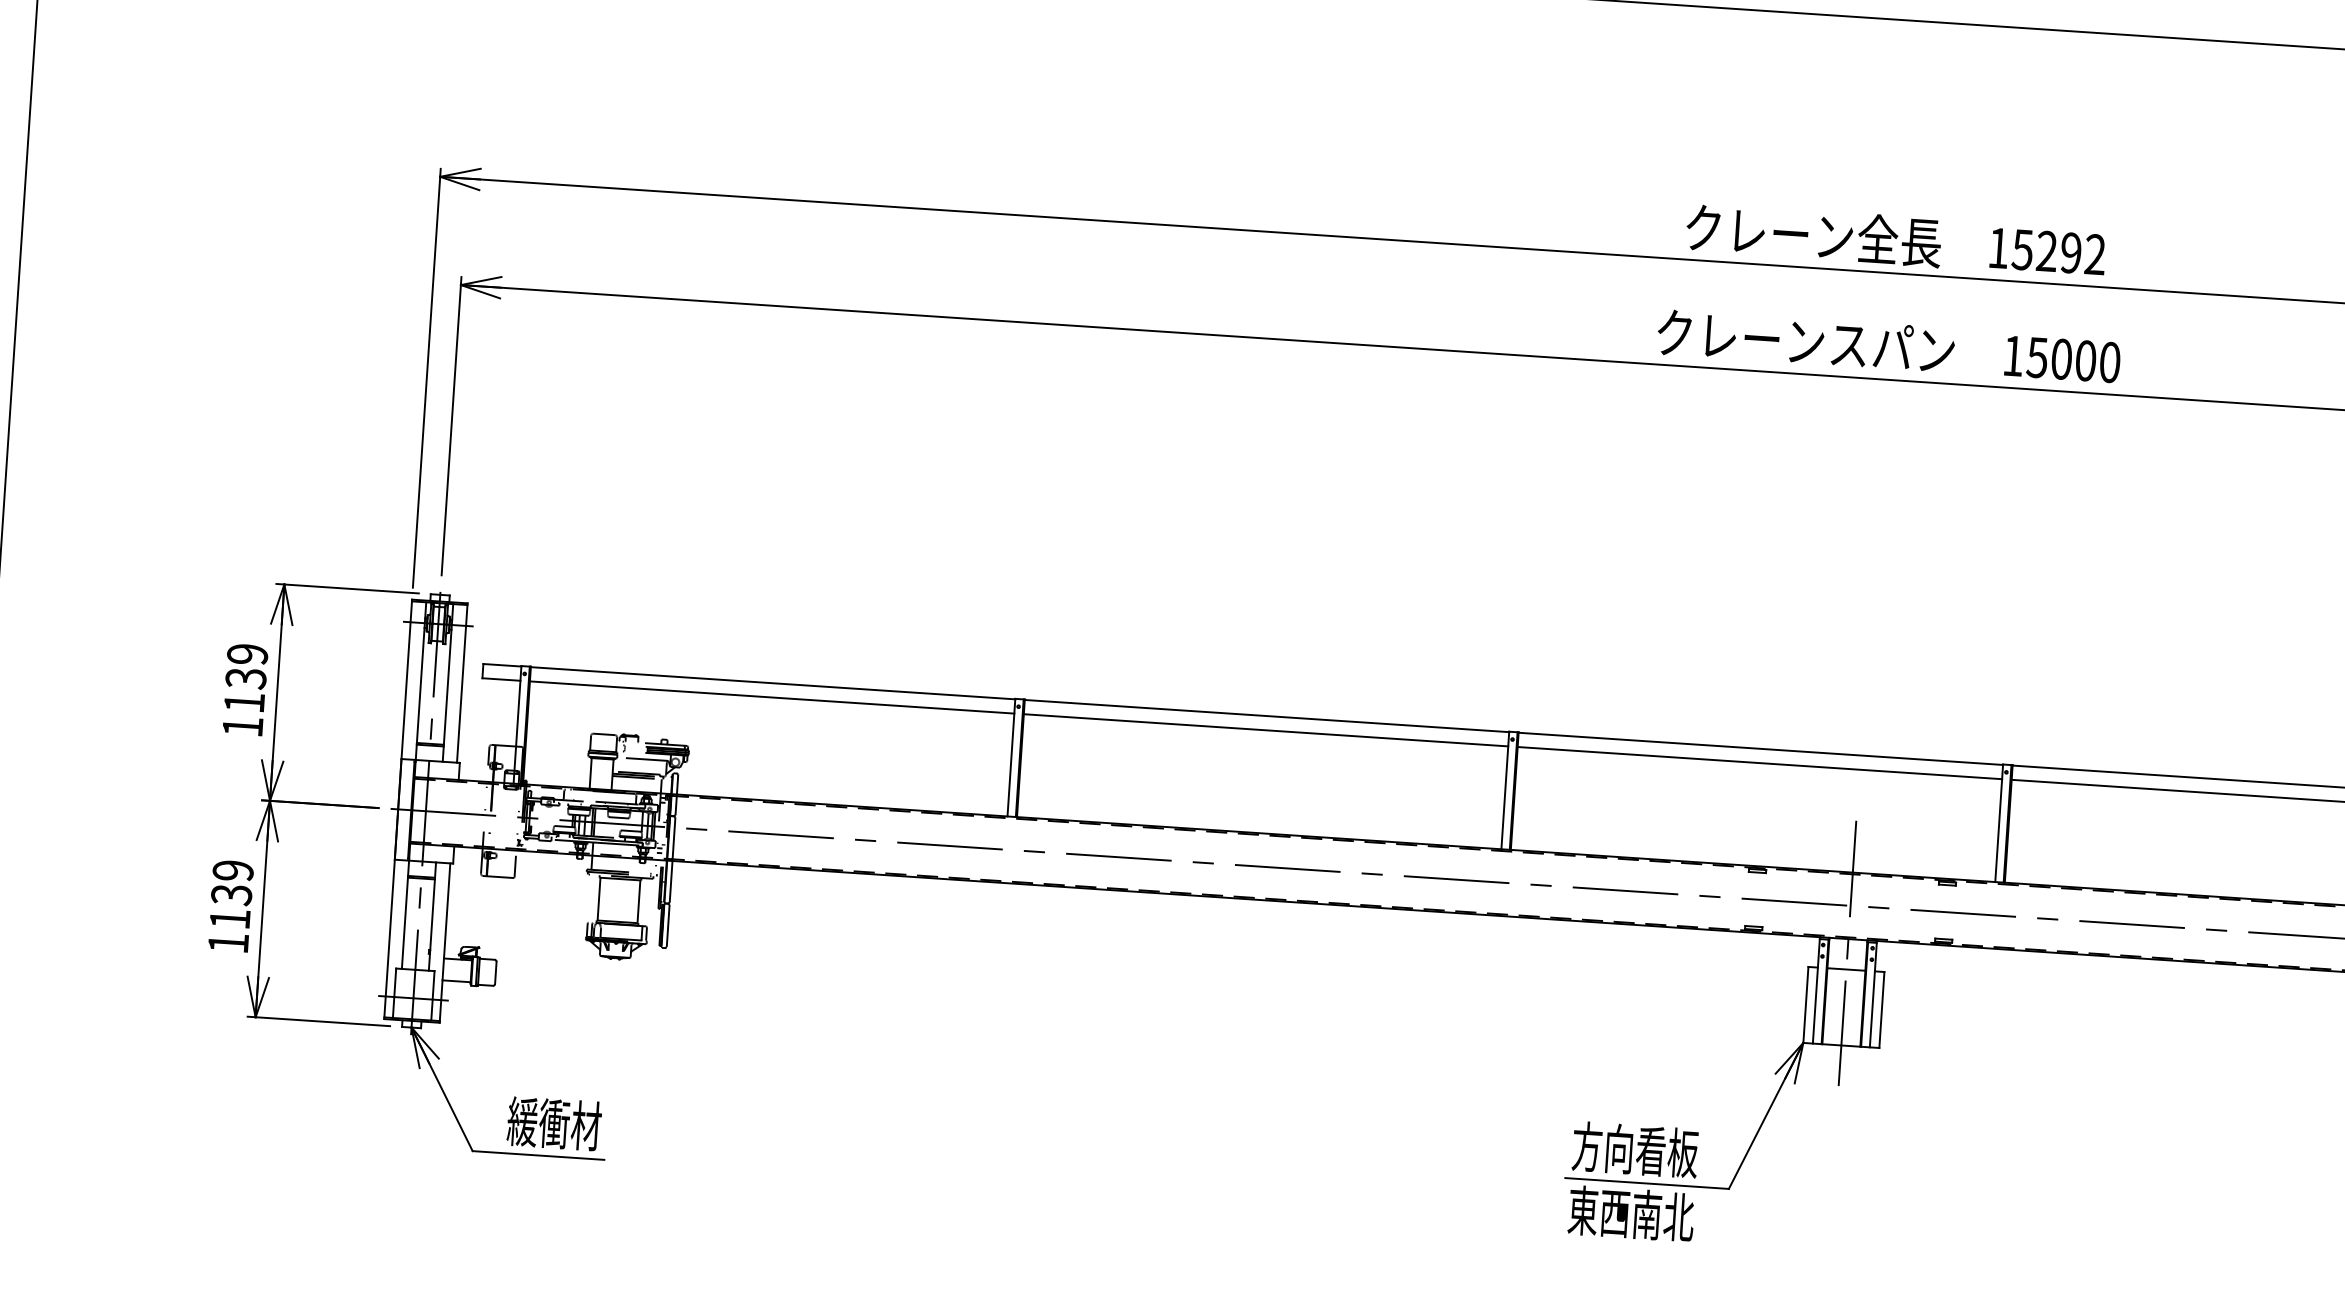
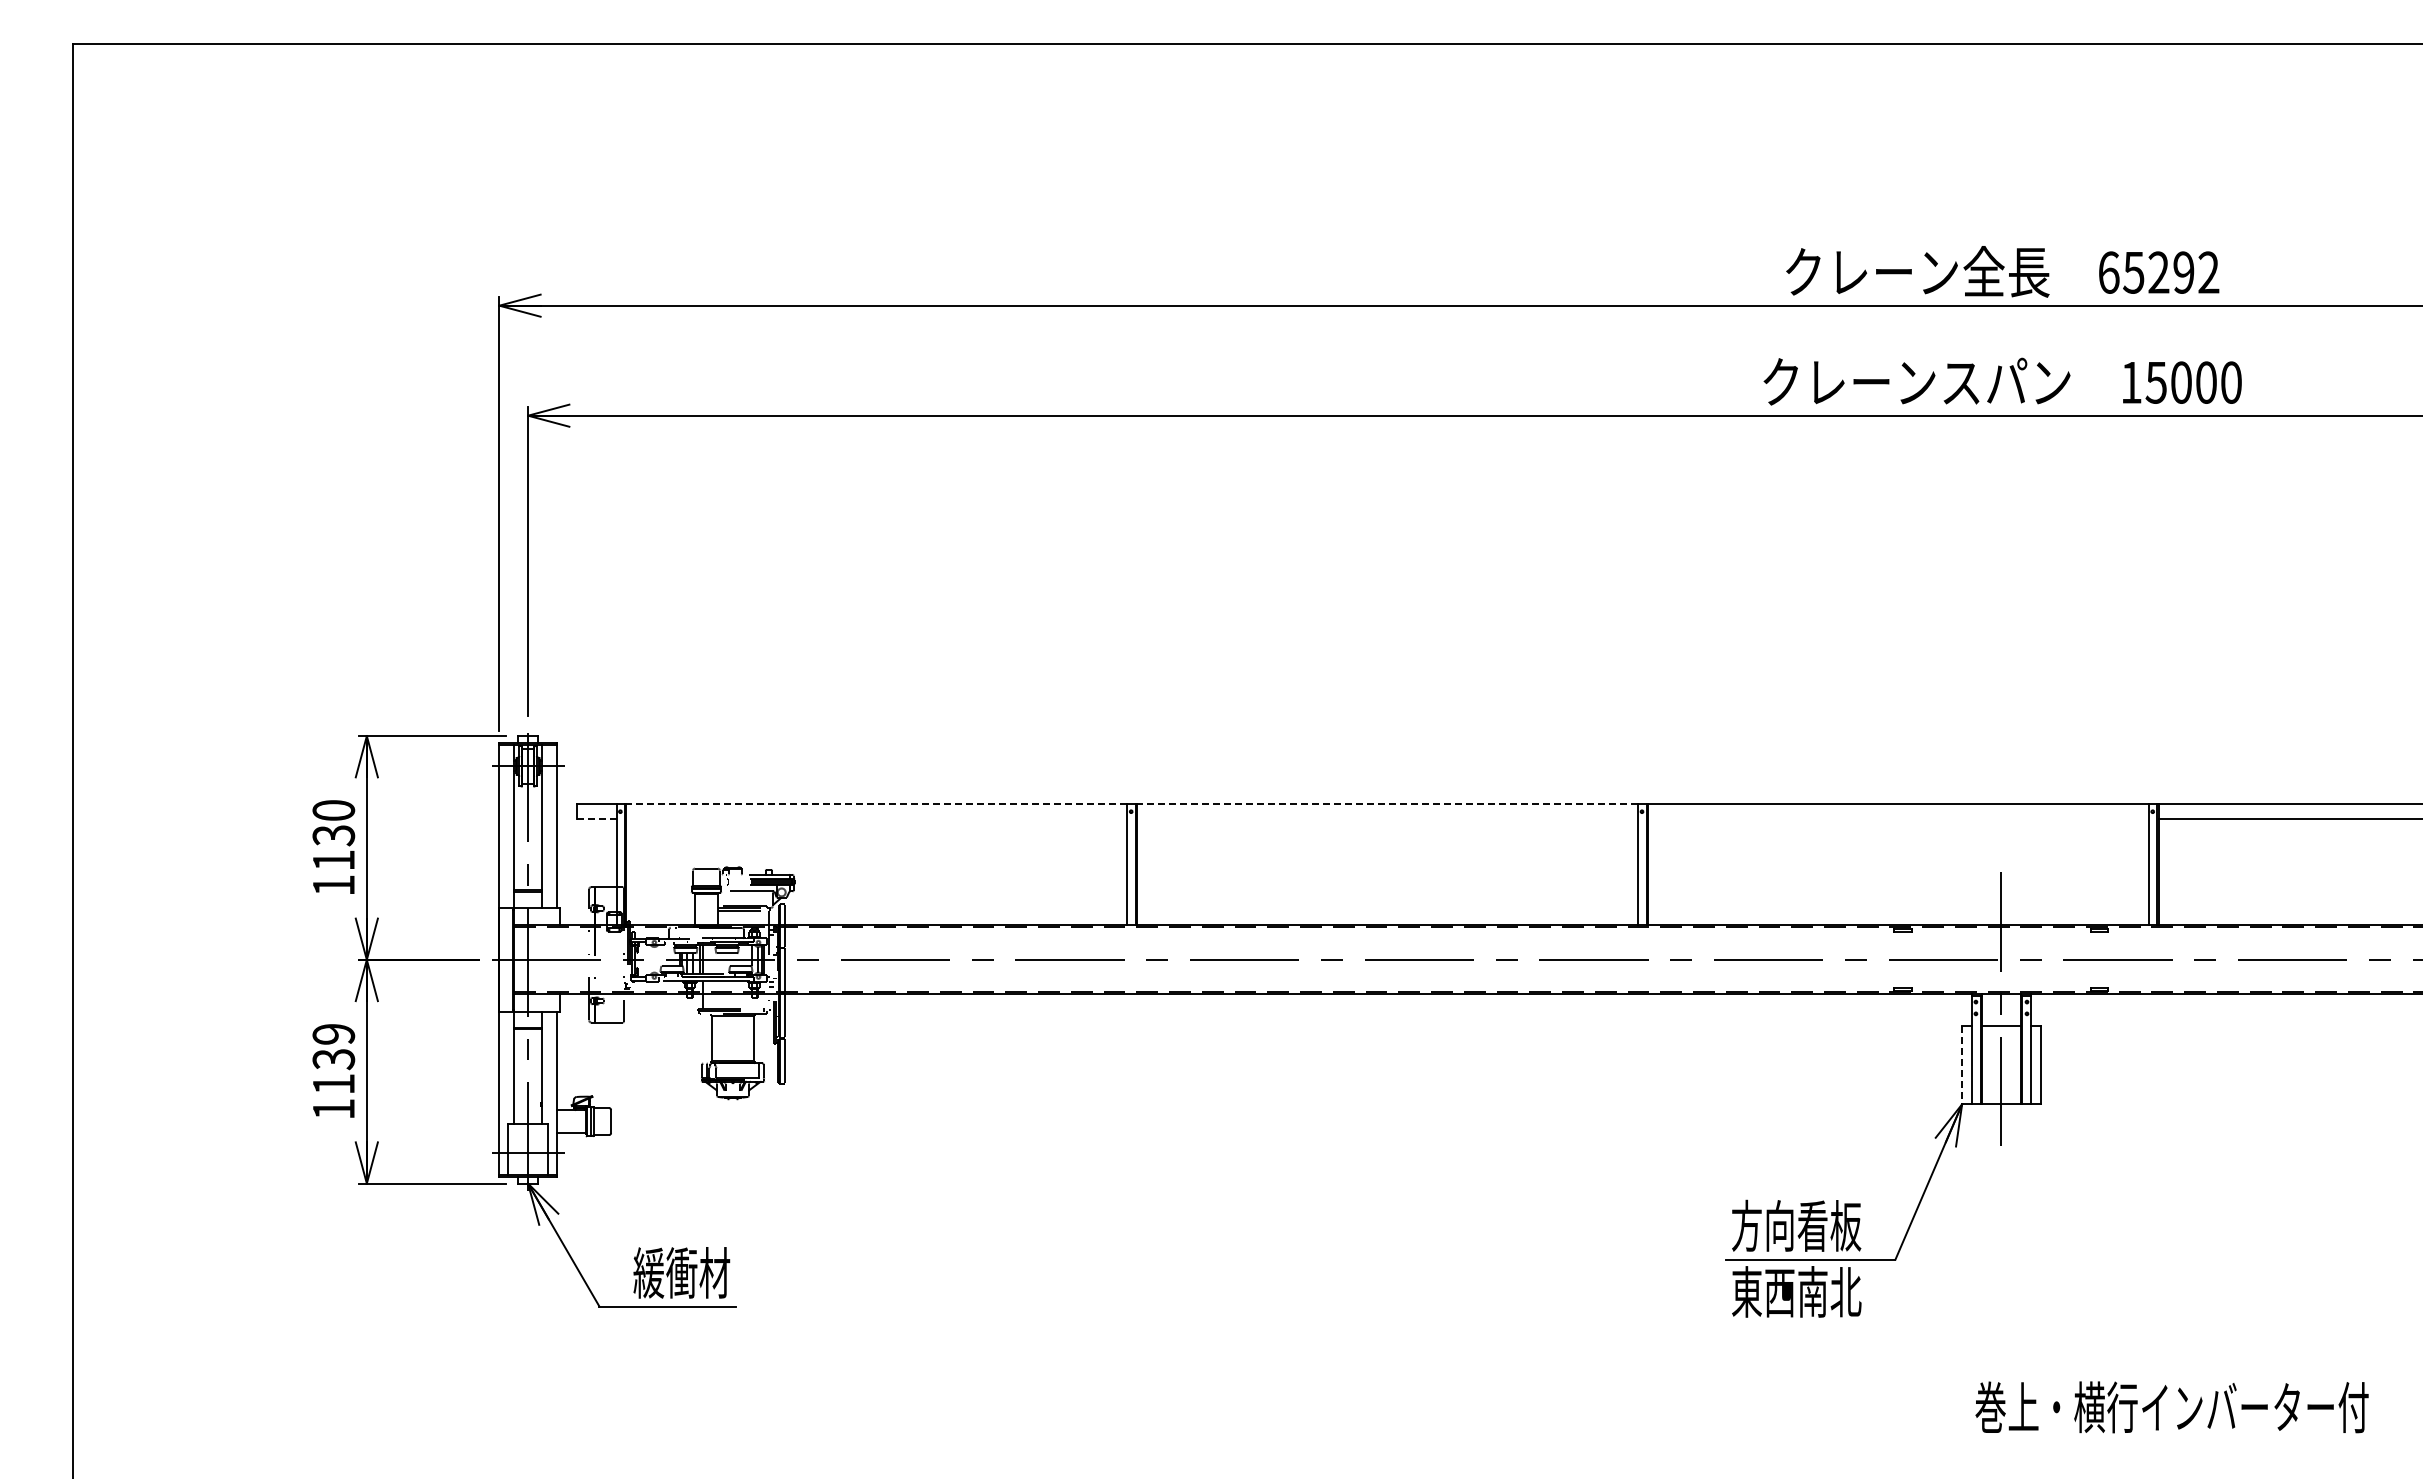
text: (1999, 248) -> (2109, 272), 15292 -> 65292
text: (247, 654) -> (333, 810), 1139 -> 1130
line: (501, 679) -> (596, 819), solid -> dashed
line: (772, 683) -> (876, 804), solid -> dashed
line: (771, 697) -> (876, 819), removed
line: (1266, 716) -> (1387, 804), solid -> dashed
line: (1265, 730) -> (1387, 819), removed
line: (1759, 763) -> (1897, 819), removed
line: (1806, 1005) -> (1962, 1065), solid -> dashed

